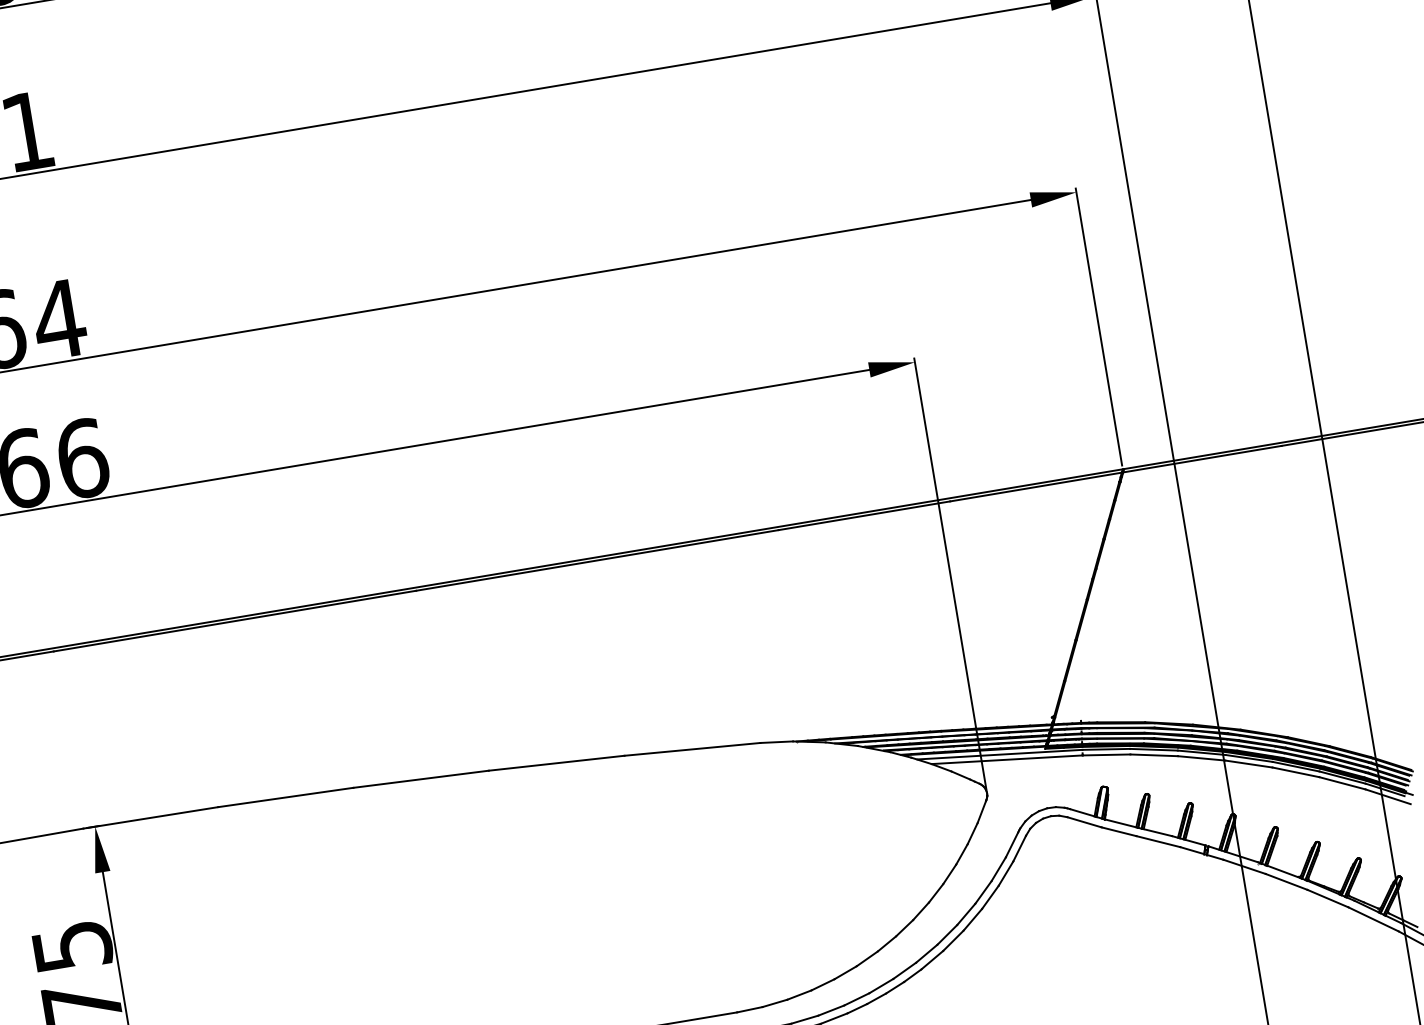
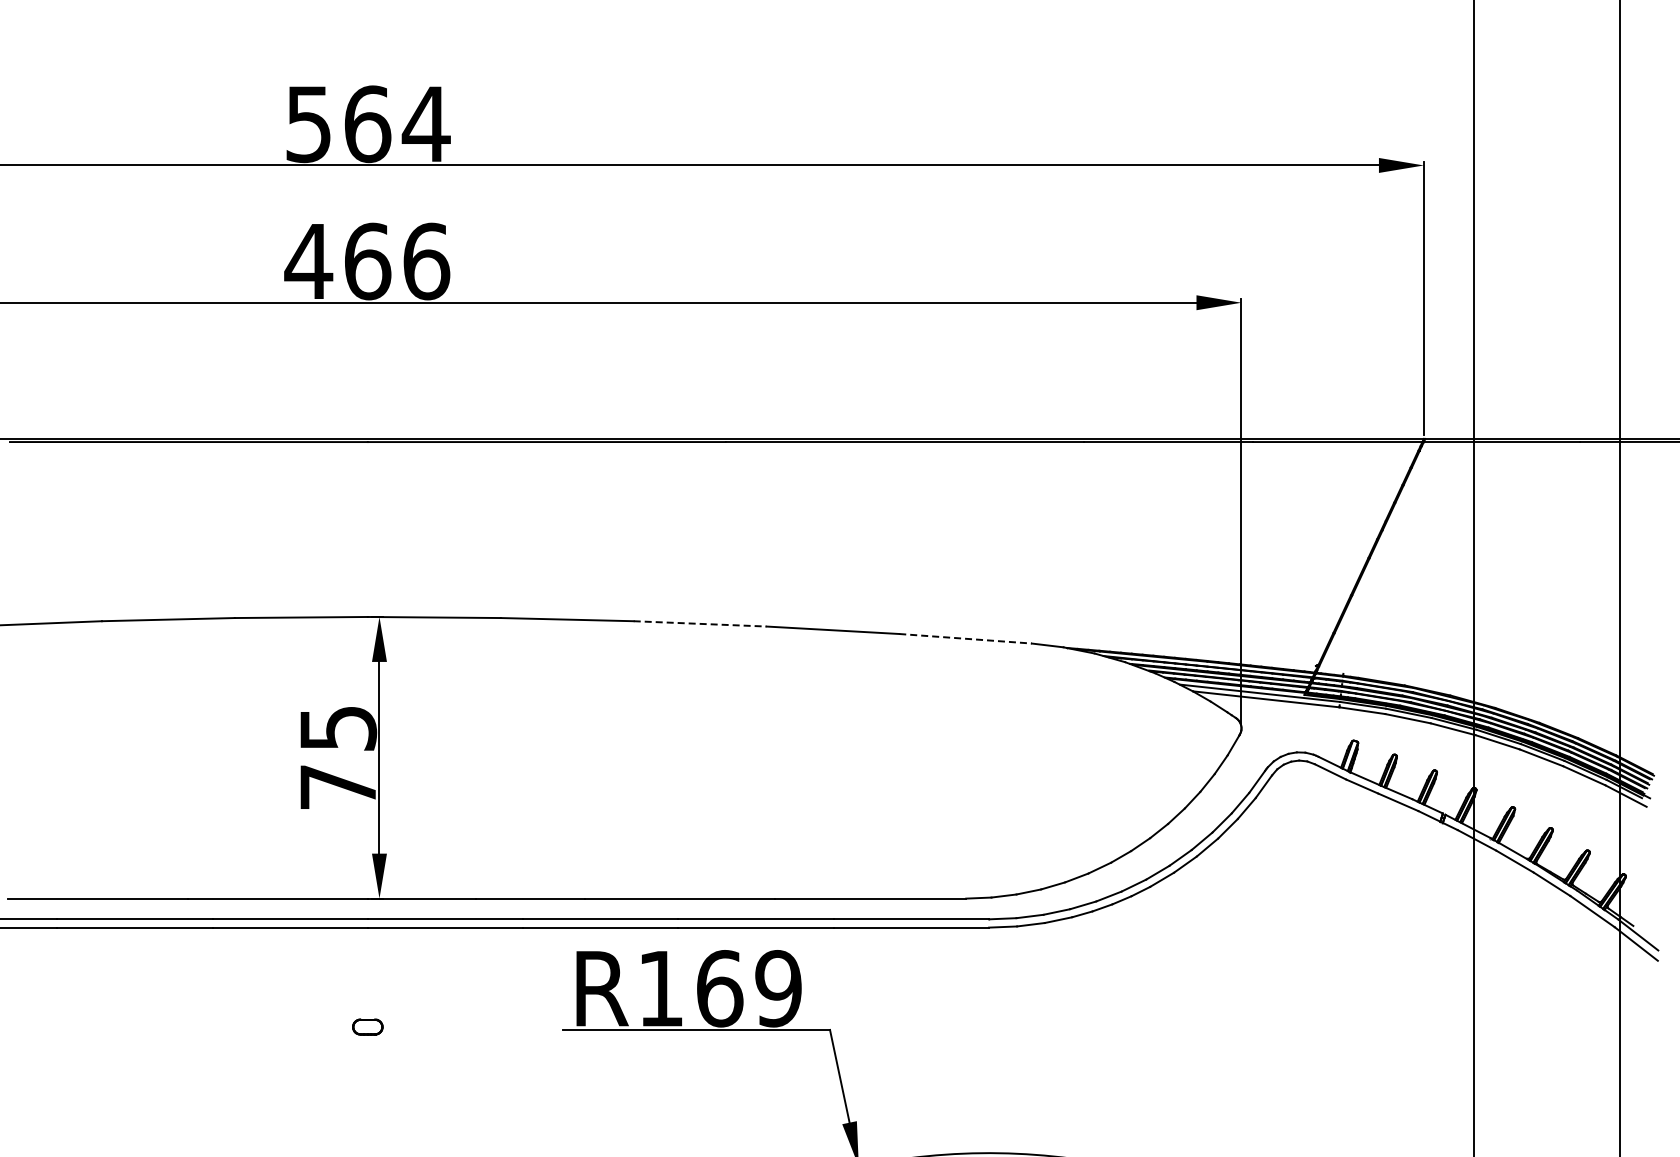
line: (693, 748) -> (966, 638), solid -> dashed
line: (421, 778) -> (700, 623), solid -> dashed

